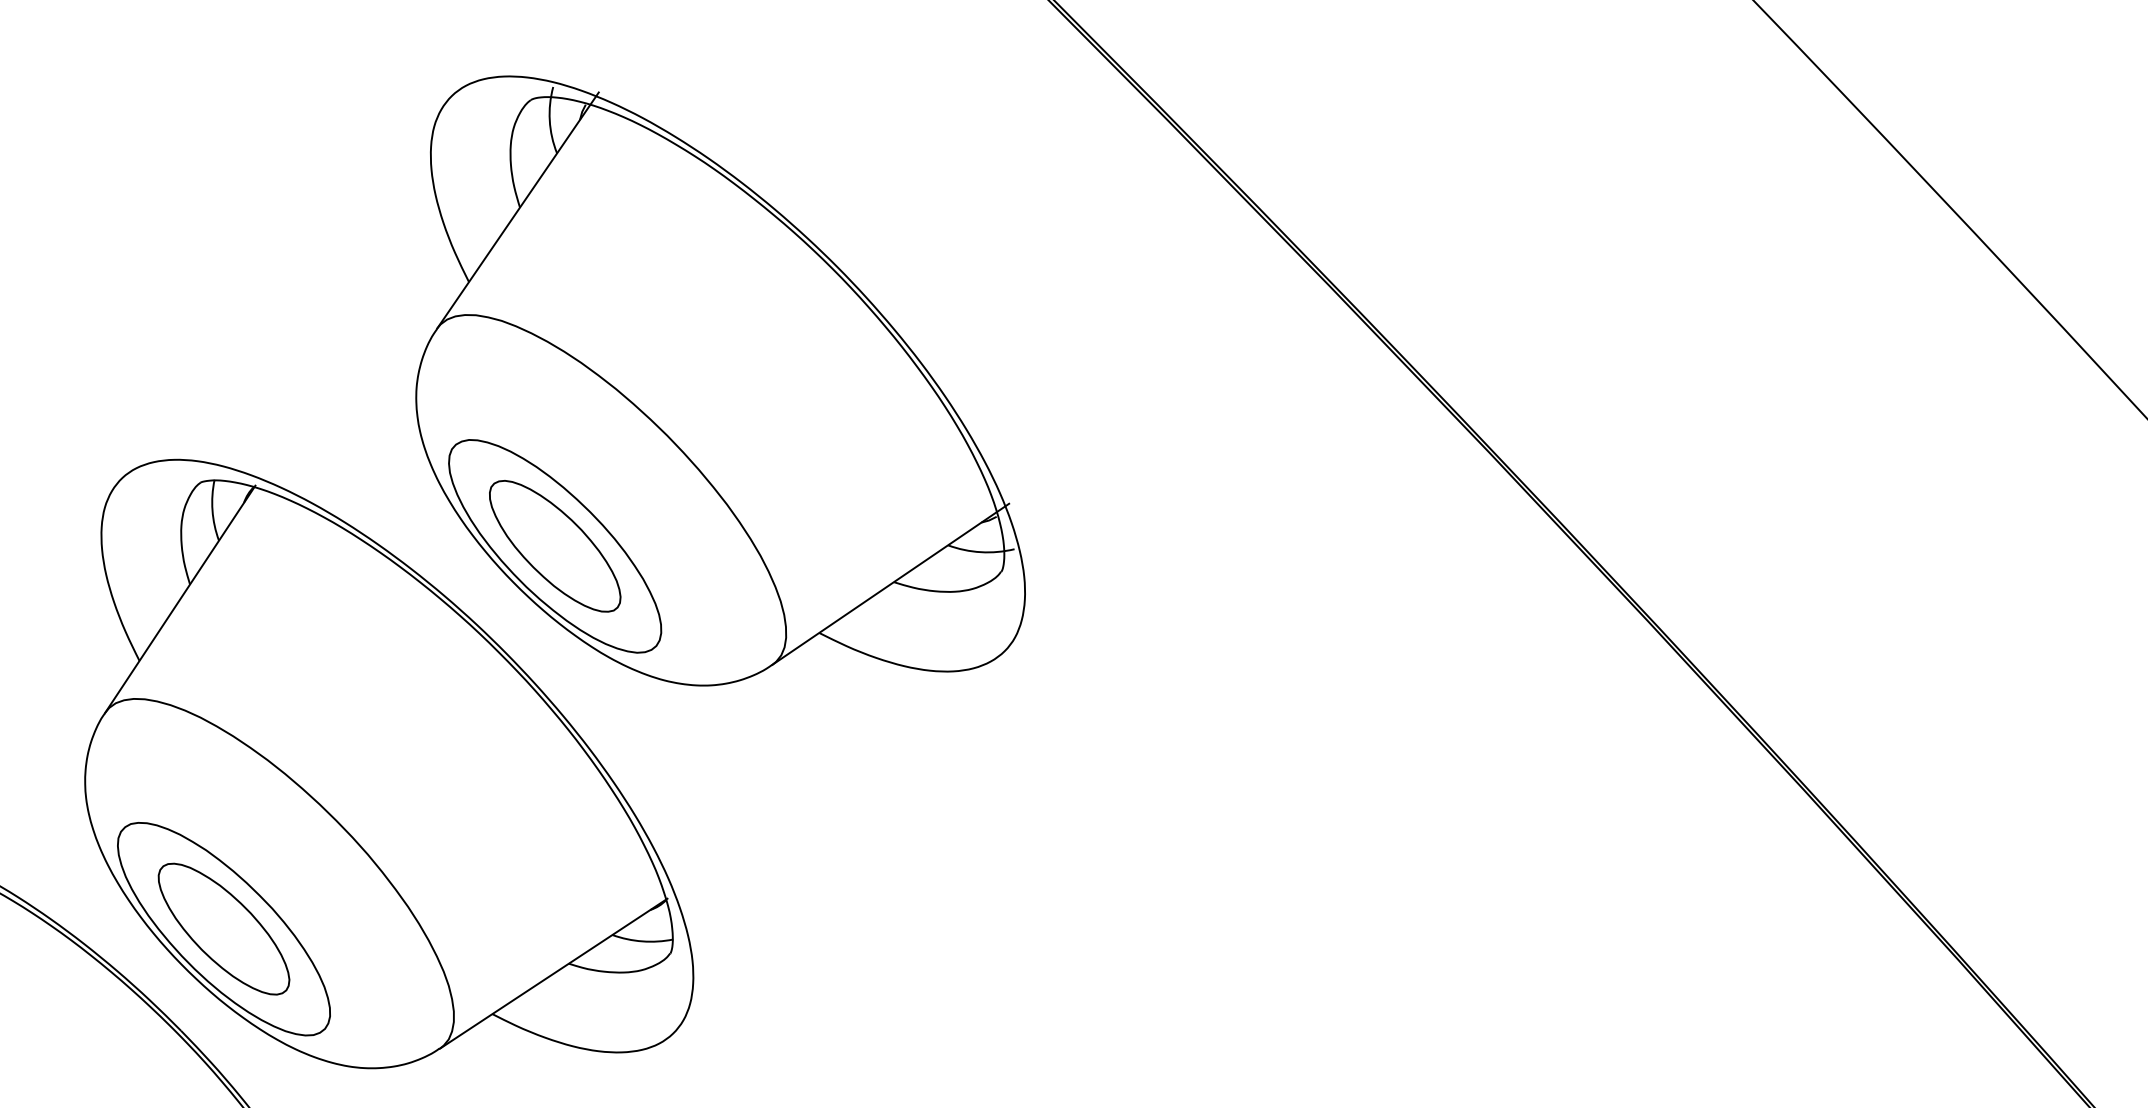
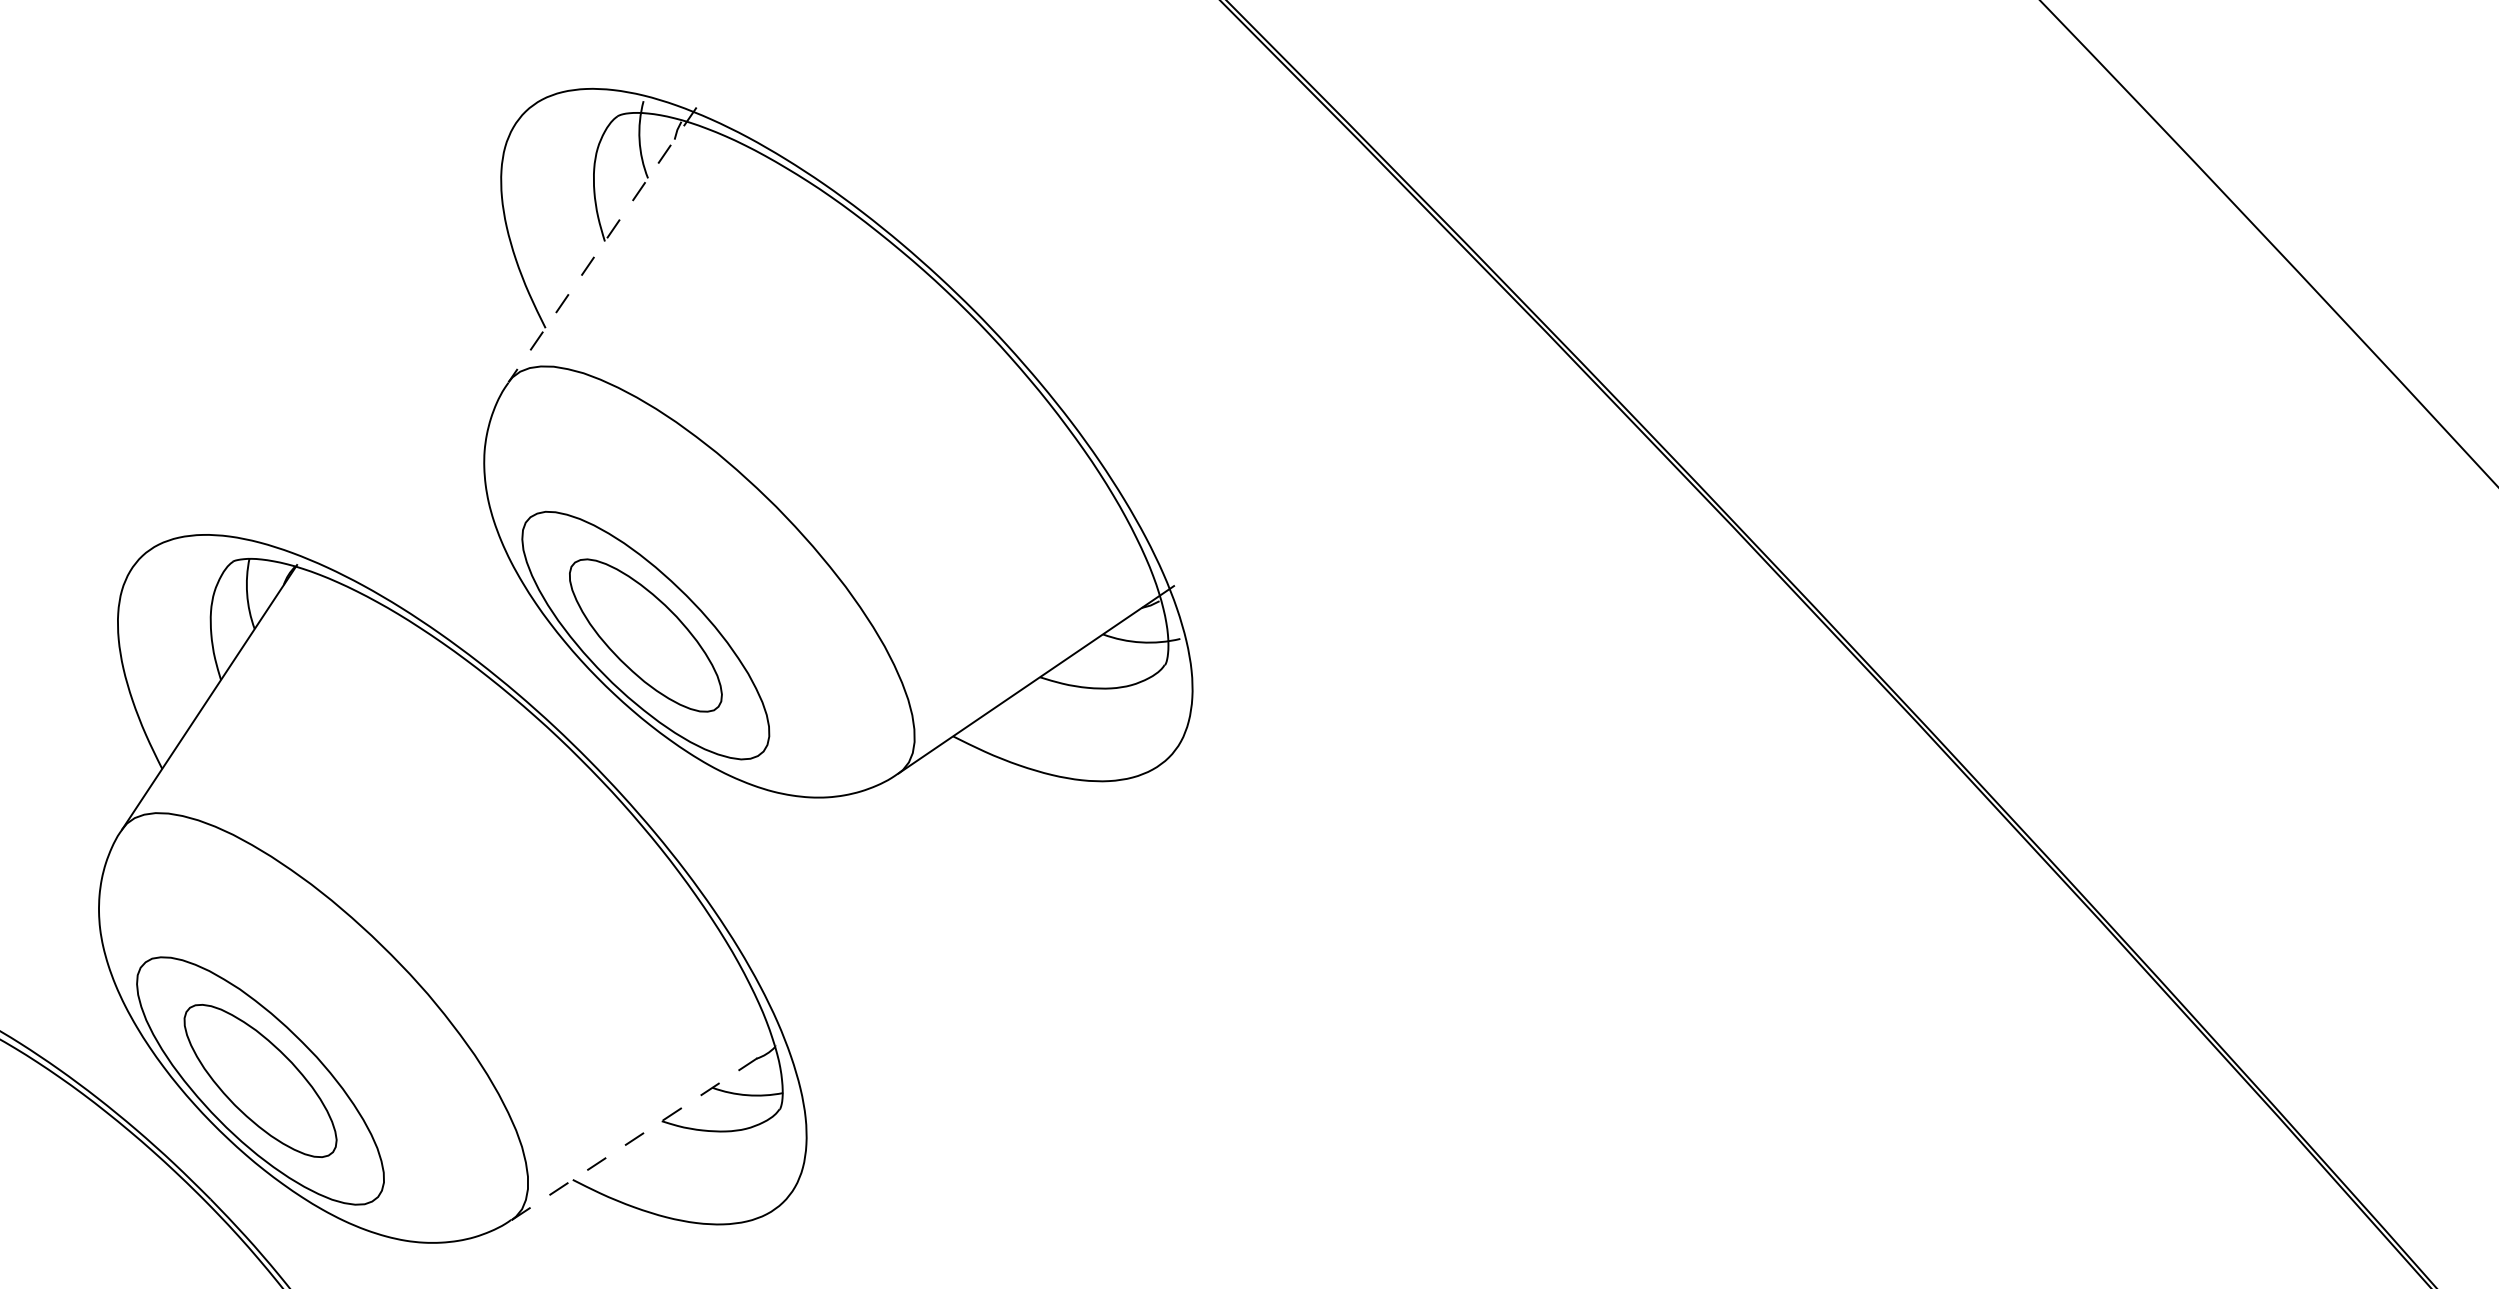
line: (517, 210) -> (602, 244), solid -> dashed
line: (554, 973) -> (645, 1132), solid -> dashed

